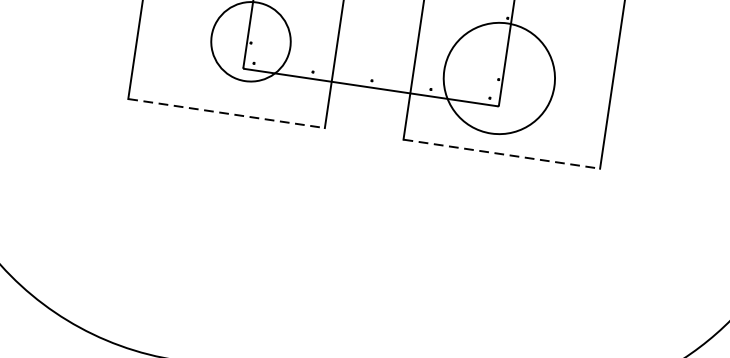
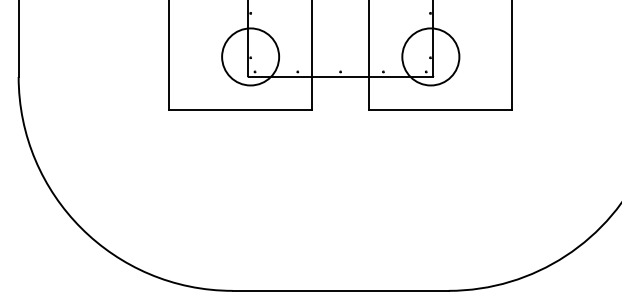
circle: (498, 77) -> (430, 56), size x0.71
line: (227, 113) -> (241, 110), dashed -> solid
line: (503, 154) -> (441, 110), dashed -> solid

